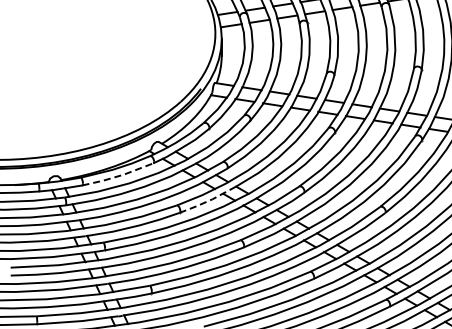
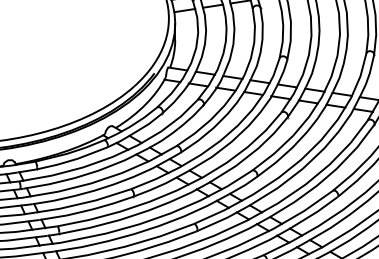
line: (118, 176) -> (72, 160), dashed -> solid
line: (208, 201) -> (162, 185), dashed -> solid

